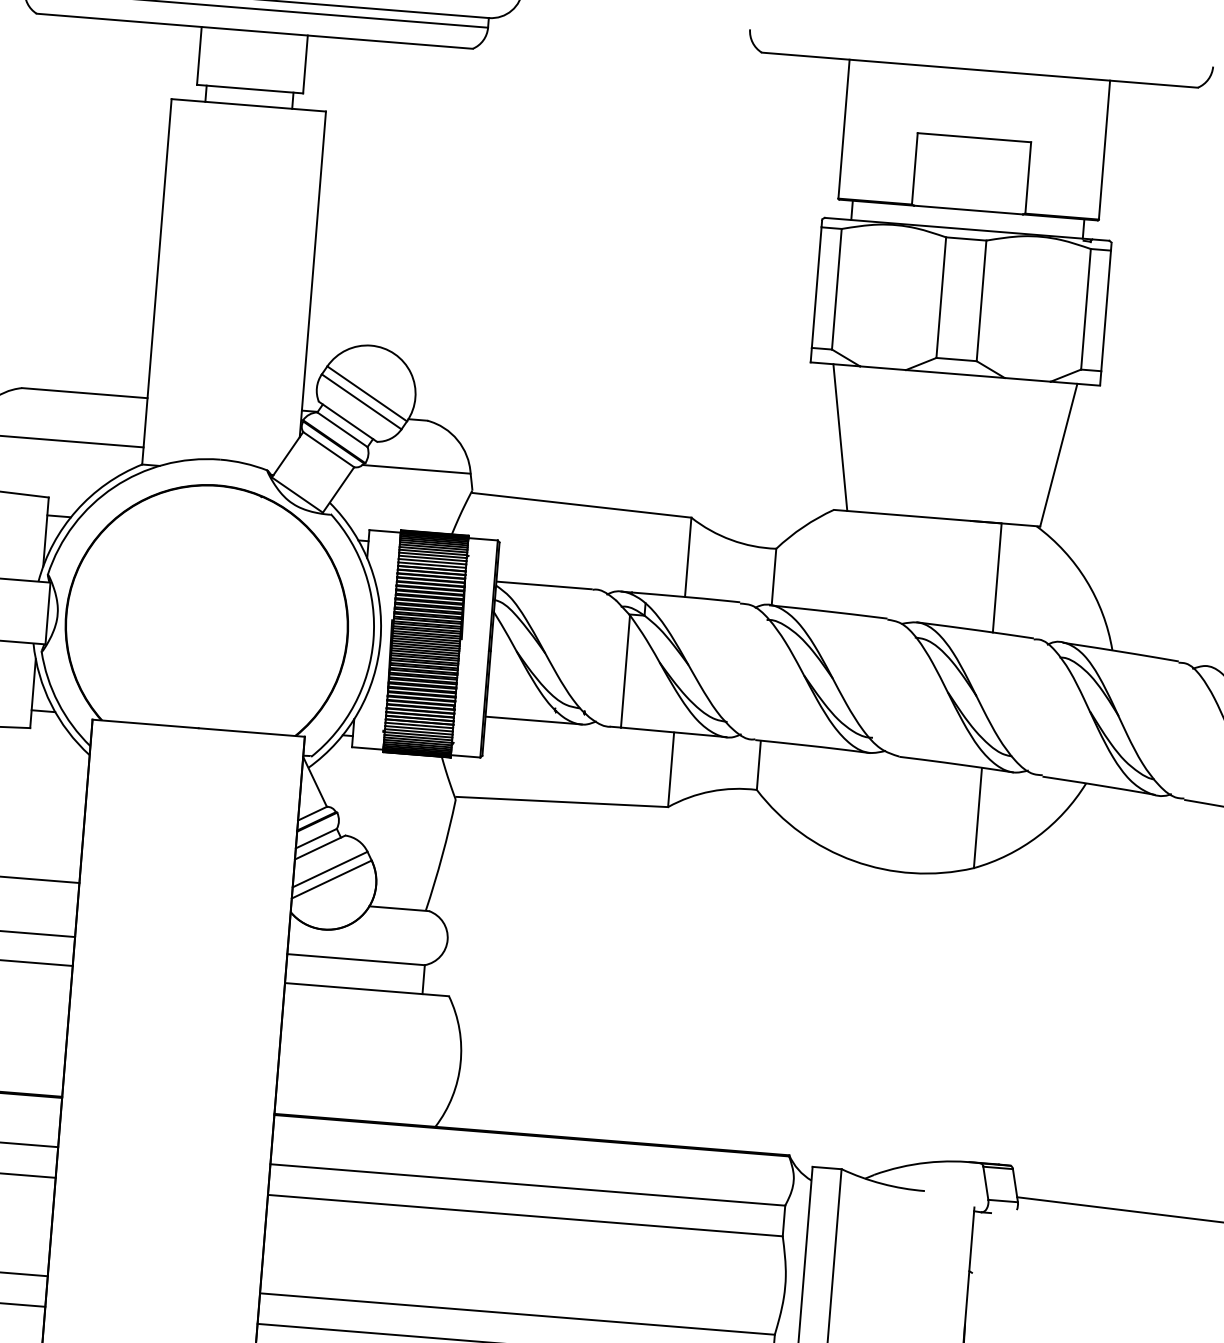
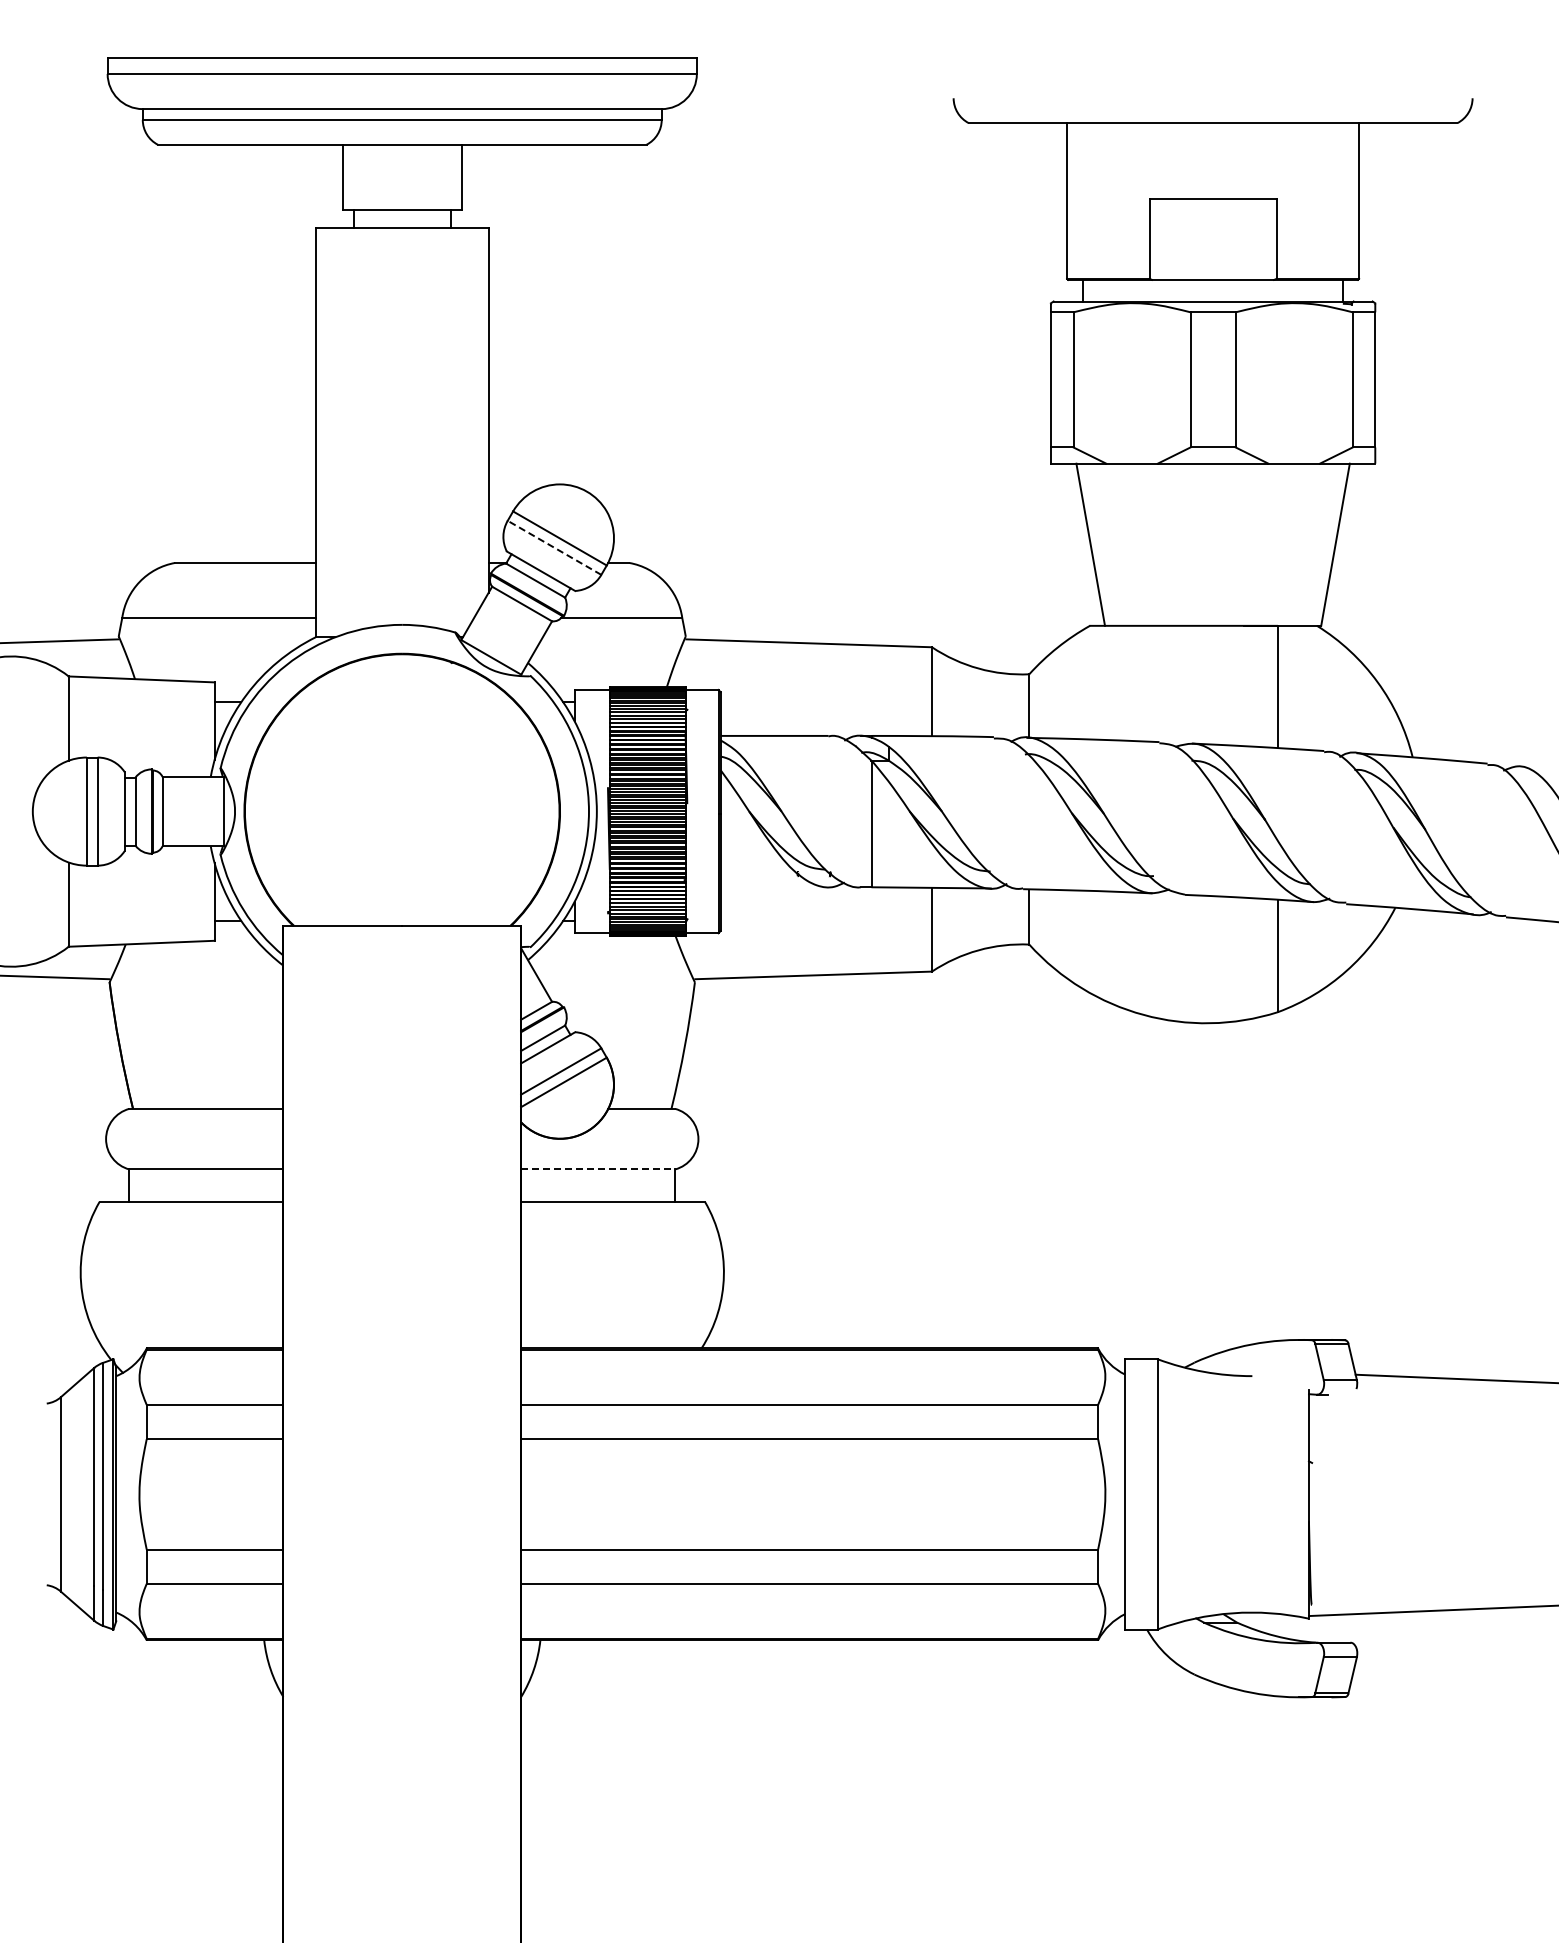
line: (361, 401) -> (554, 547), solid -> dashed
line: (533, 720) -> (774, 887), removed
line: (356, 959) -> (598, 1169), solid -> dashed

